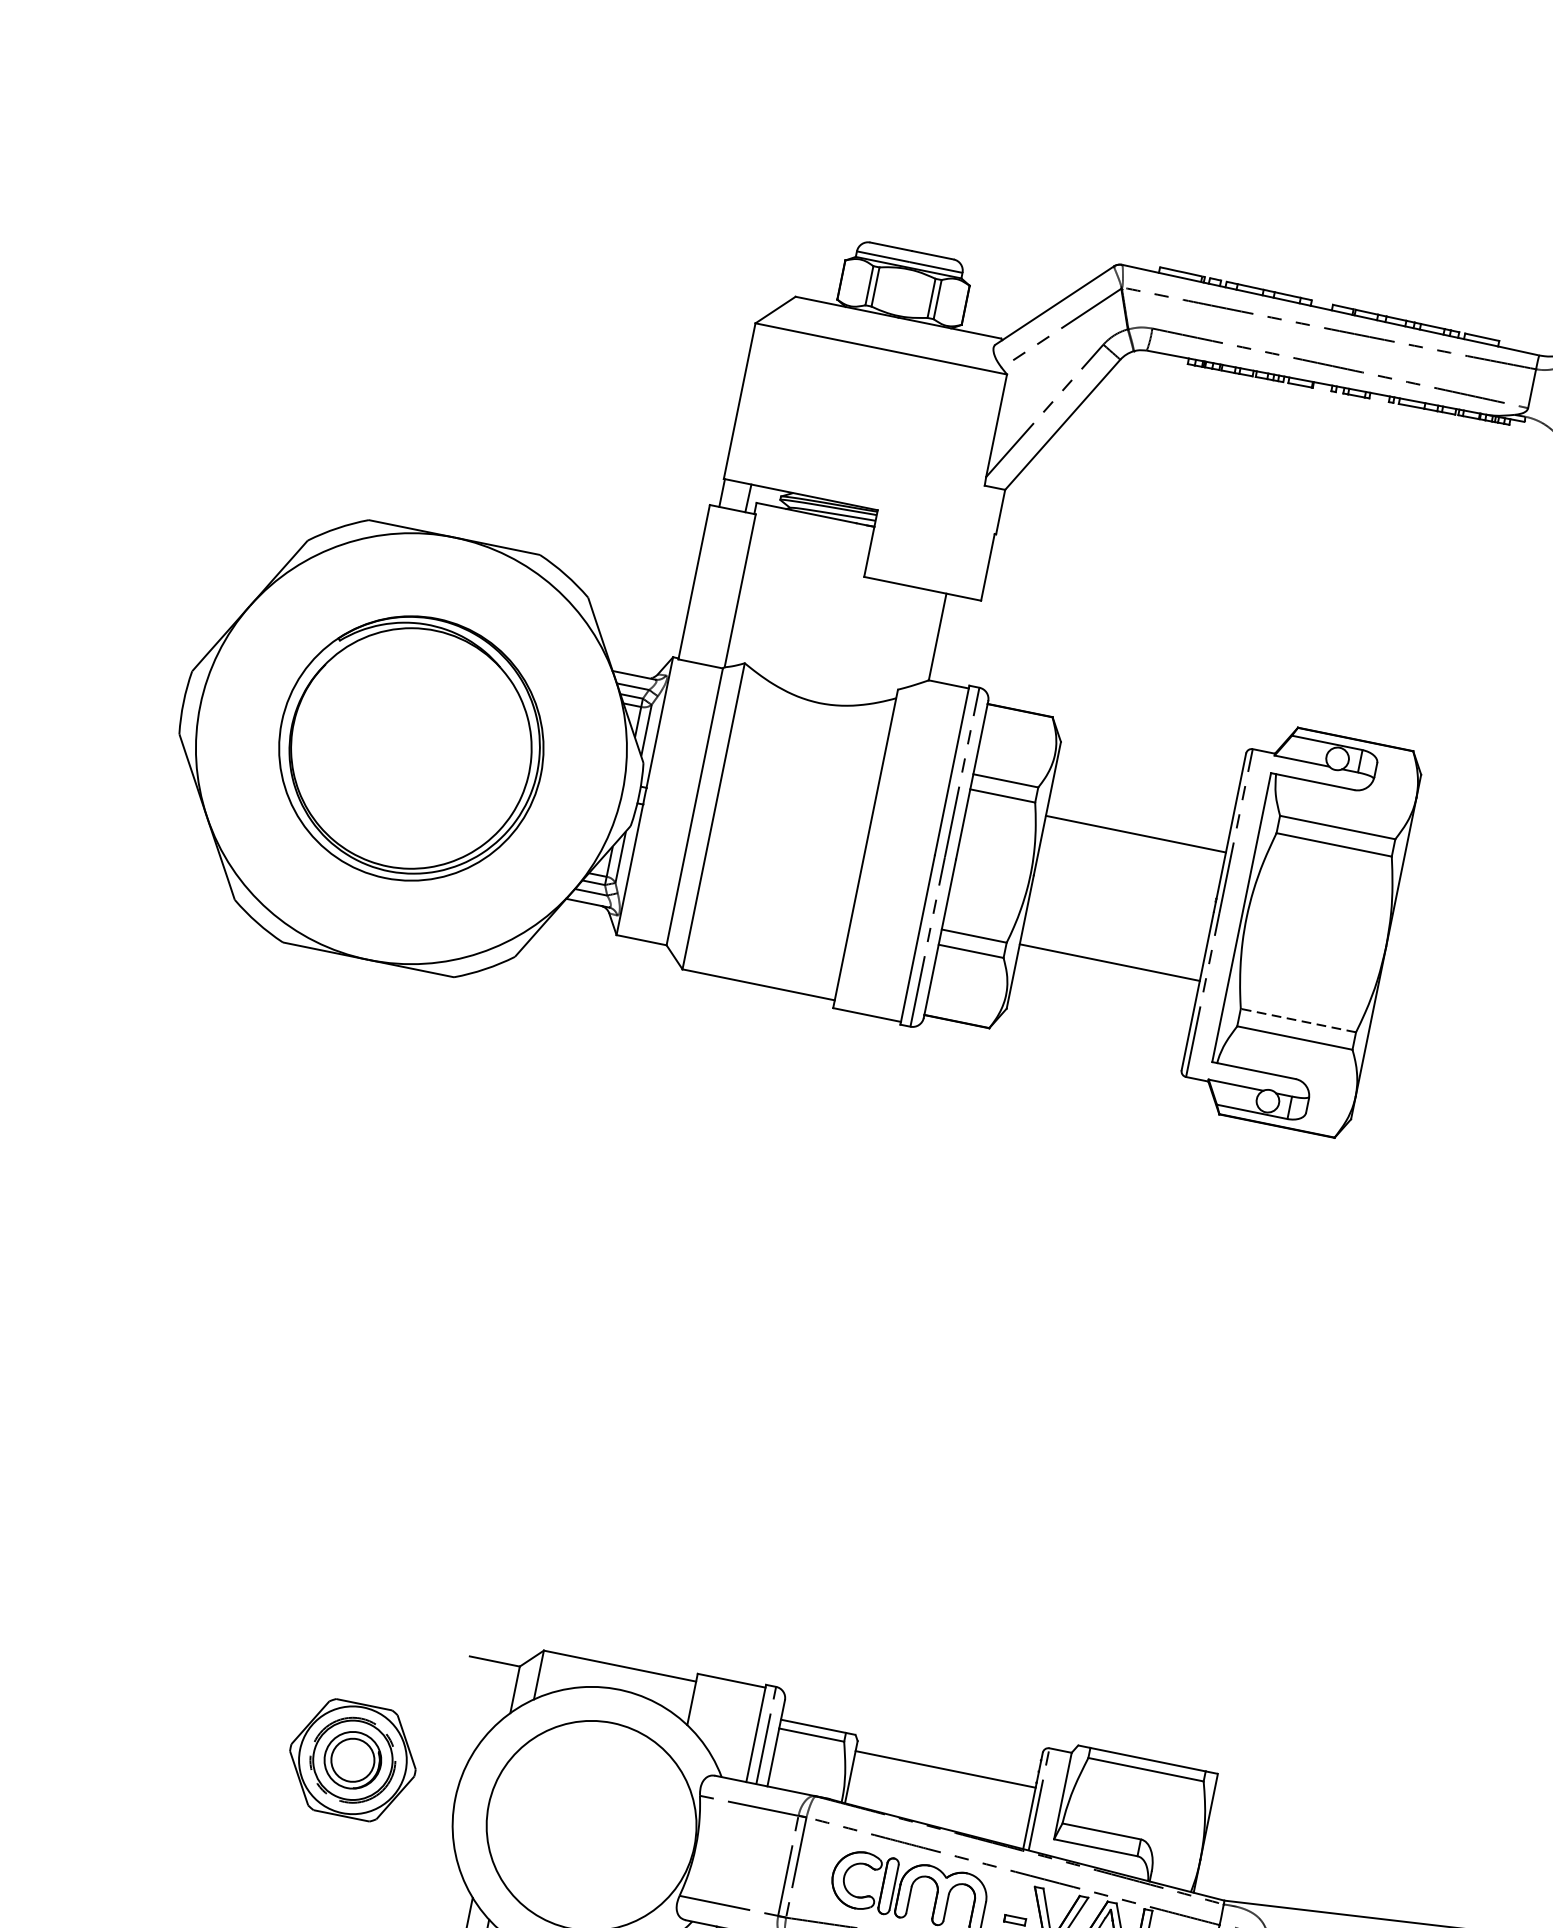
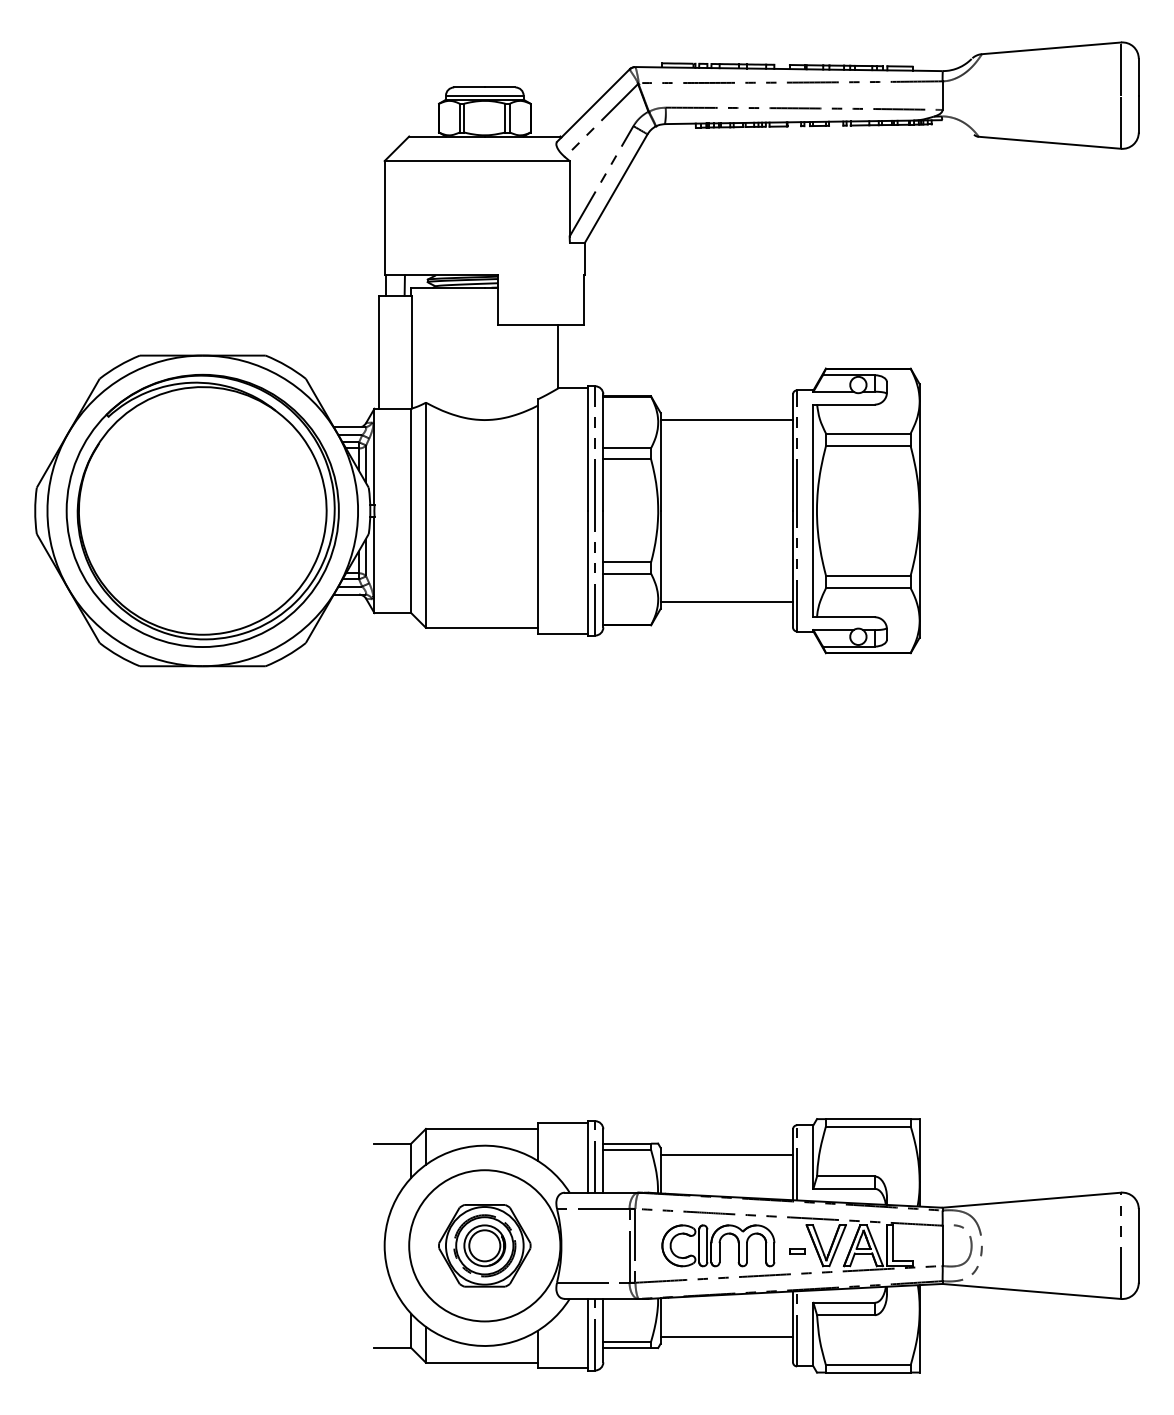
part: (411, 748) -> (202, 510), size x1.43
line: (1135, 834) -> (726, 420), moved
line: (1109, 962) -> (726, 601), moved
line: (1297, 1020) -> (867, 575), dashed -> solid
part: (352, 1759) -> (484, 1245), moved

